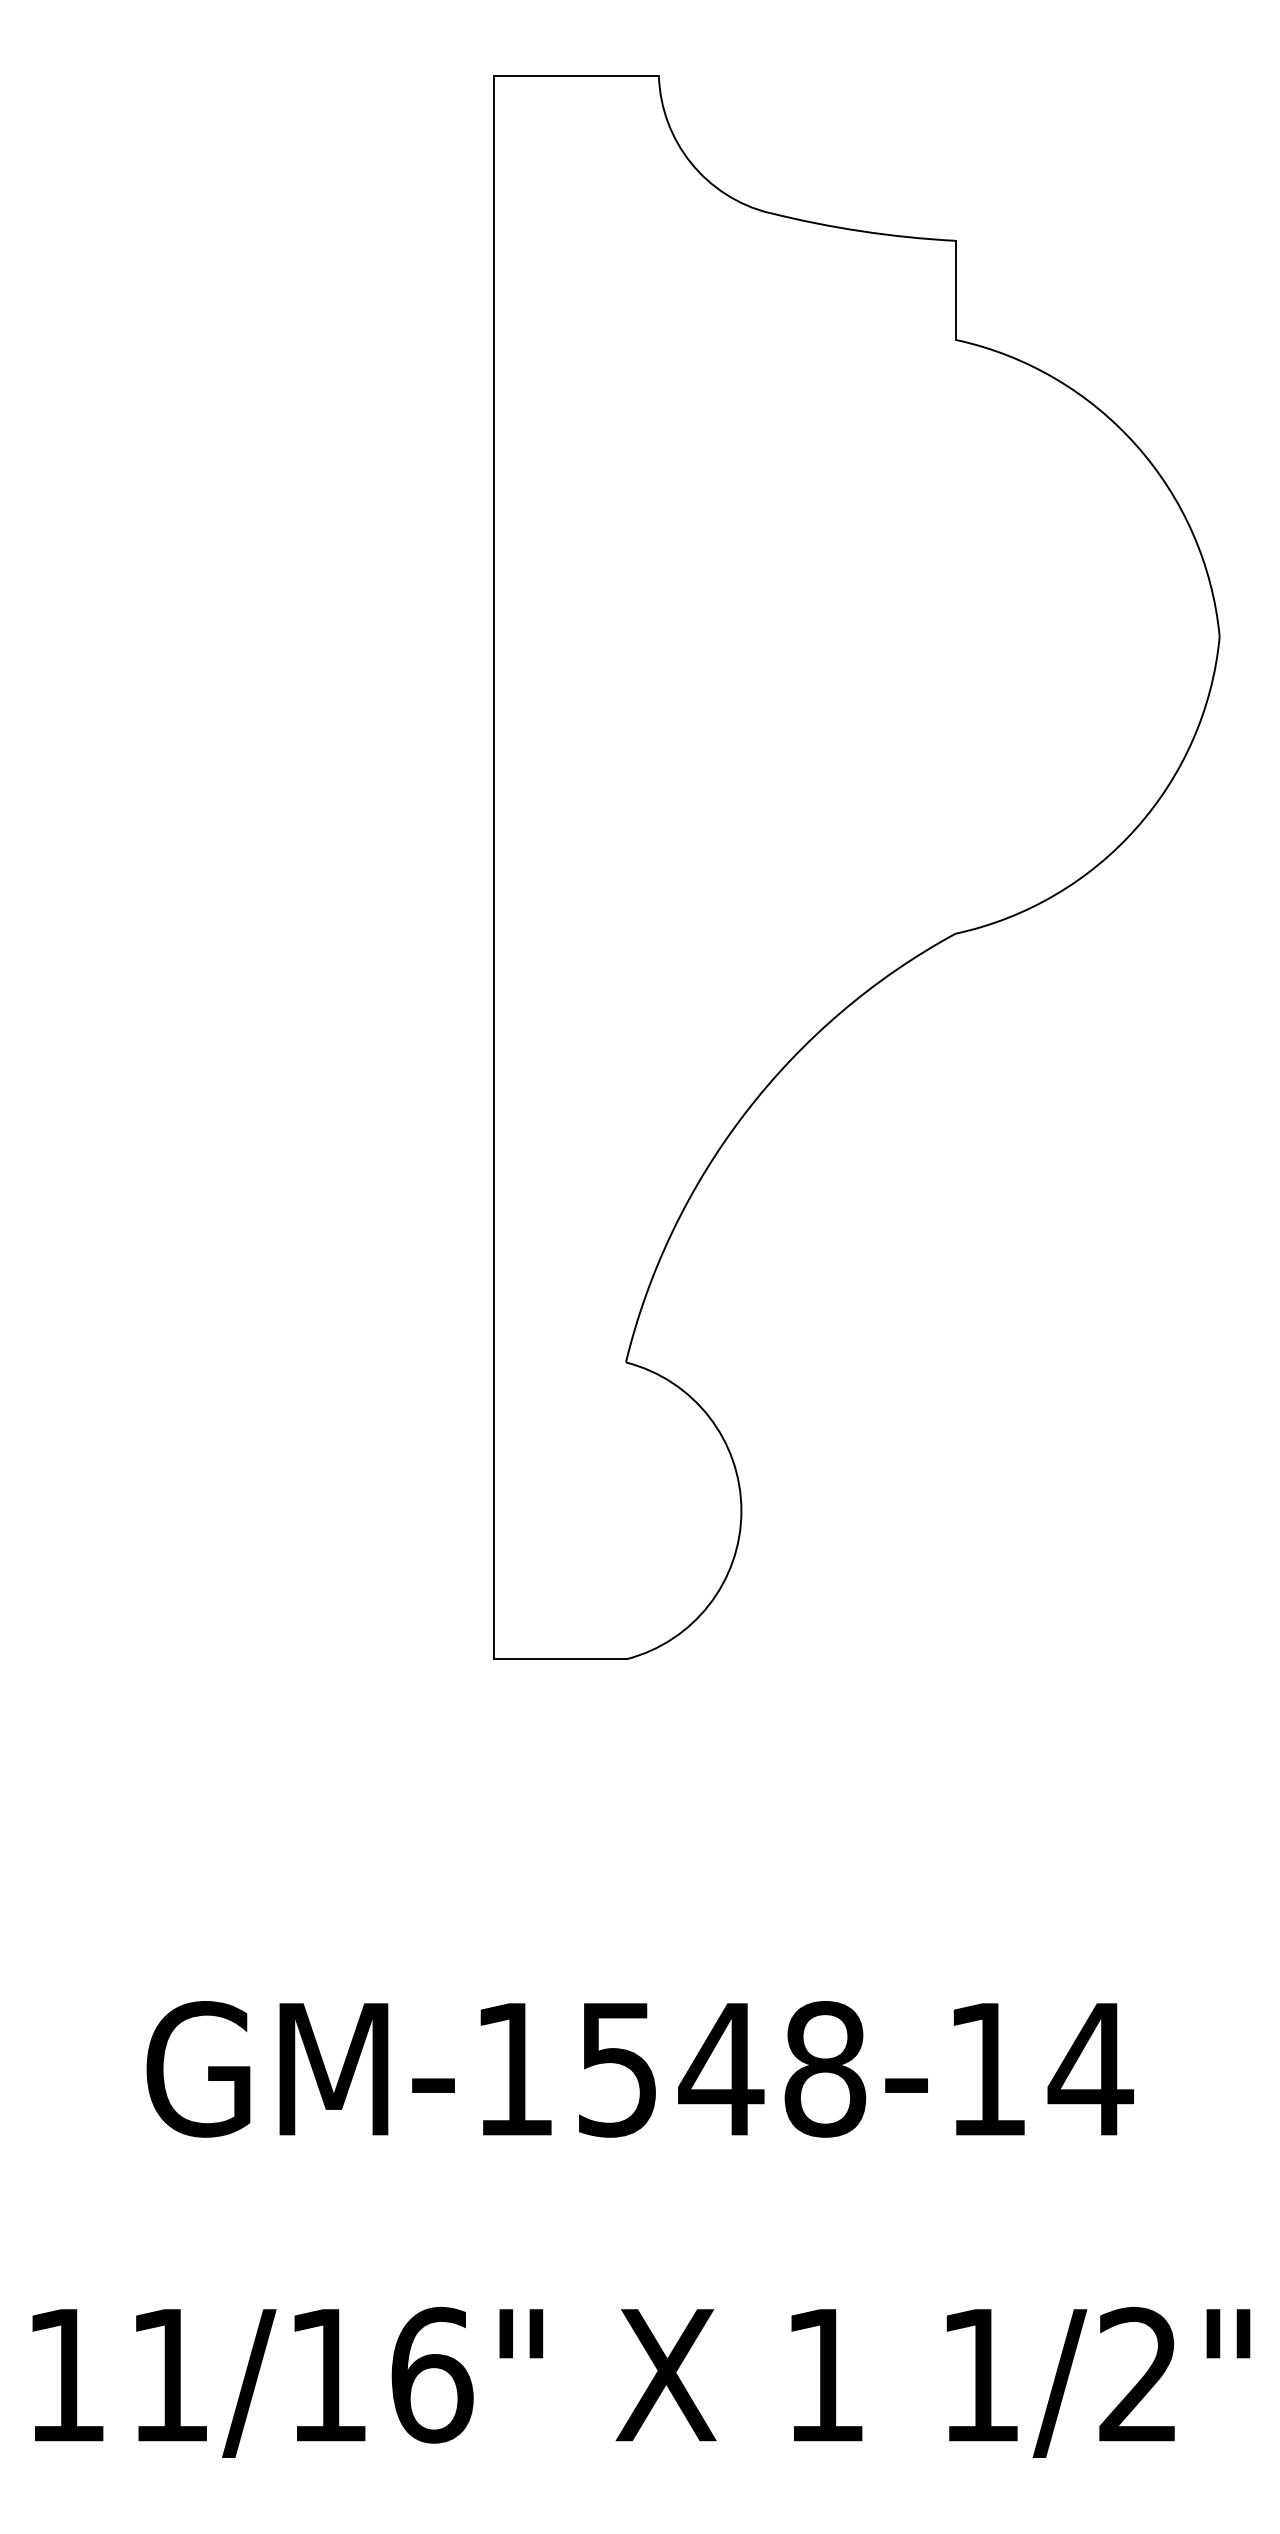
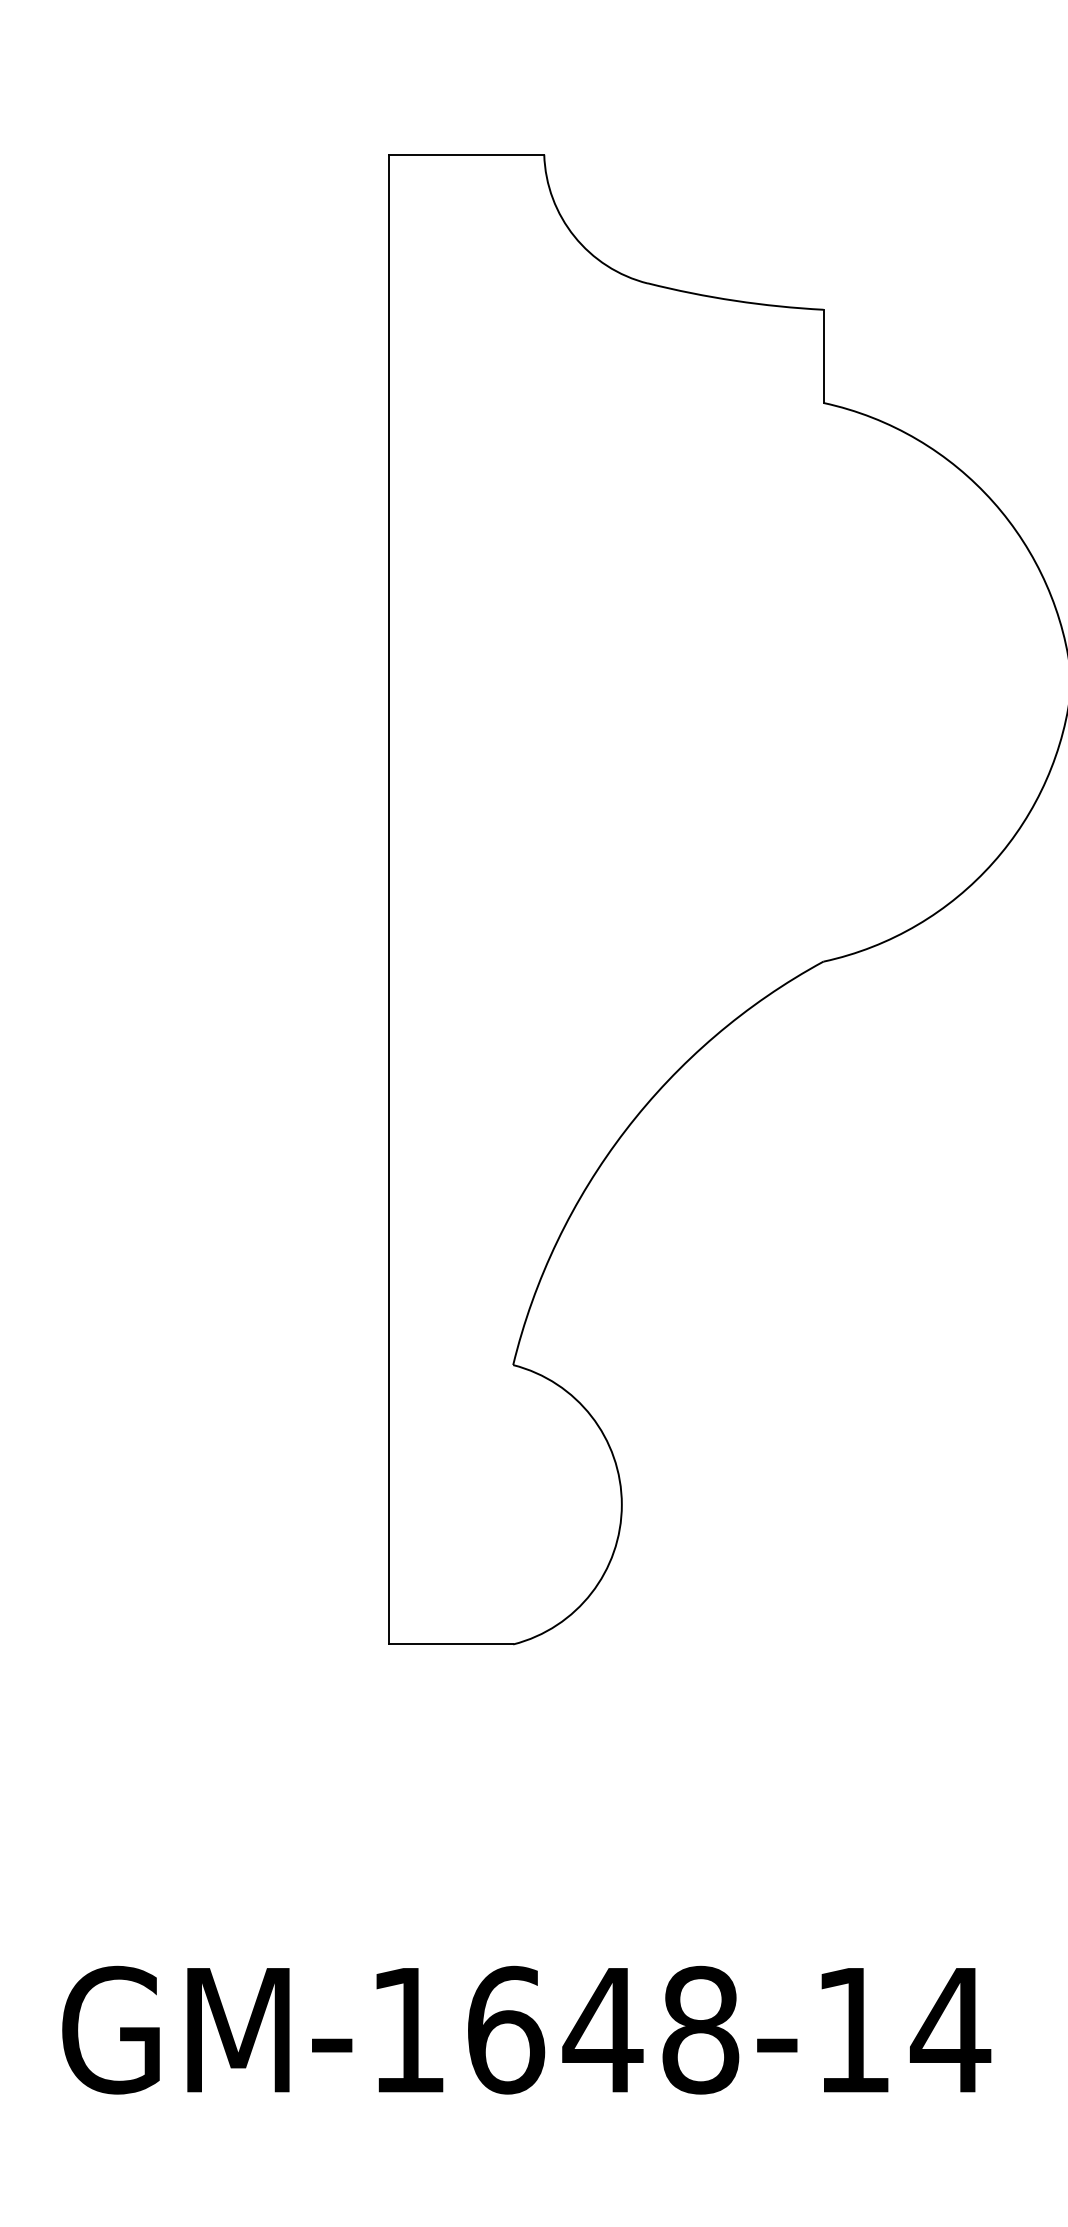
text: (618, 2069) -> (506, 2030), GM-1548-14 -> GM-1648-14

